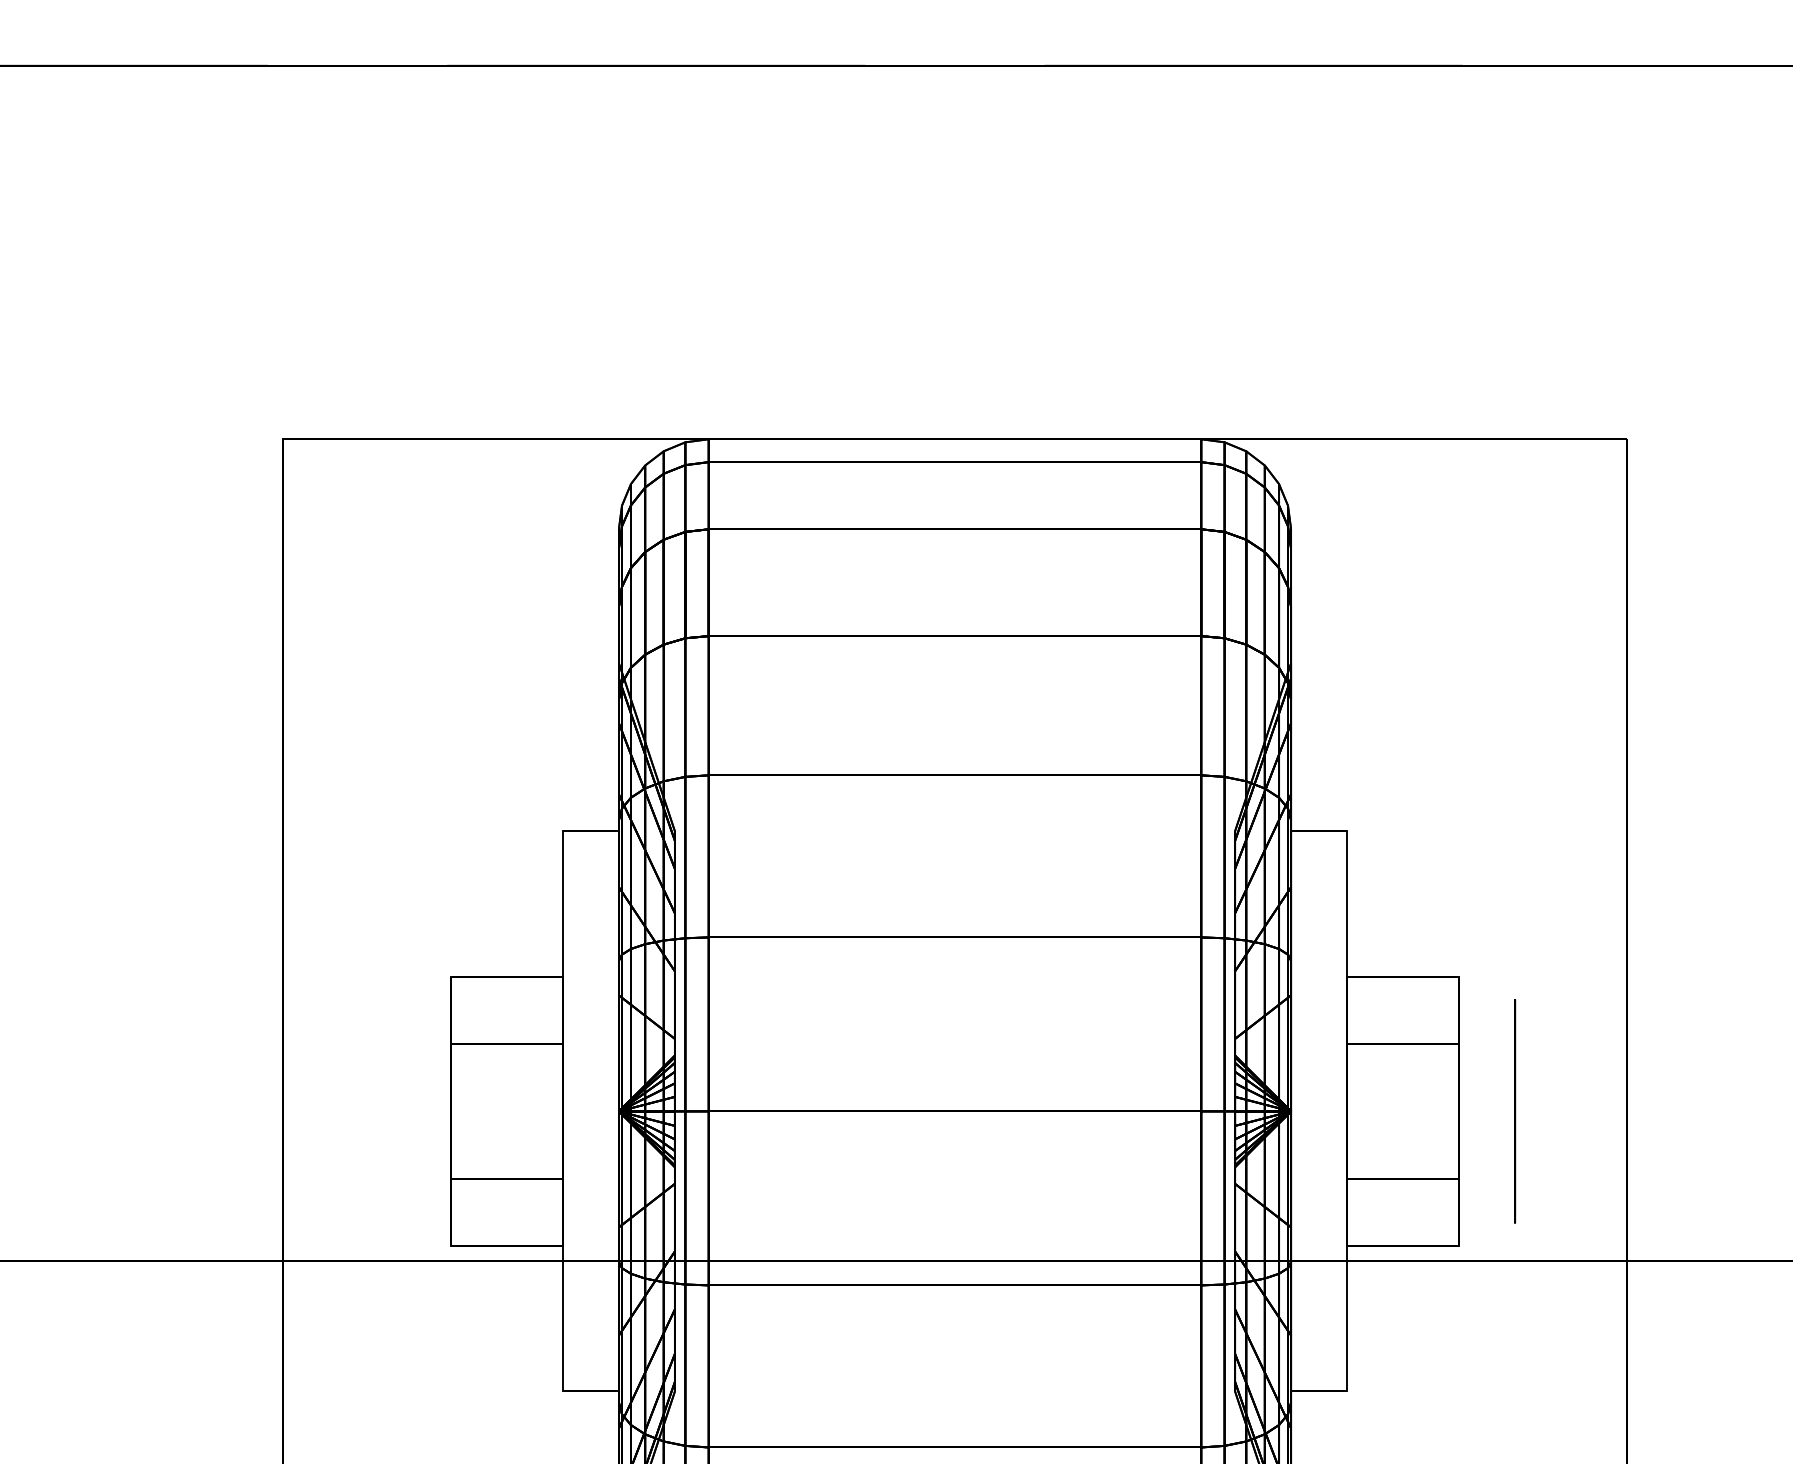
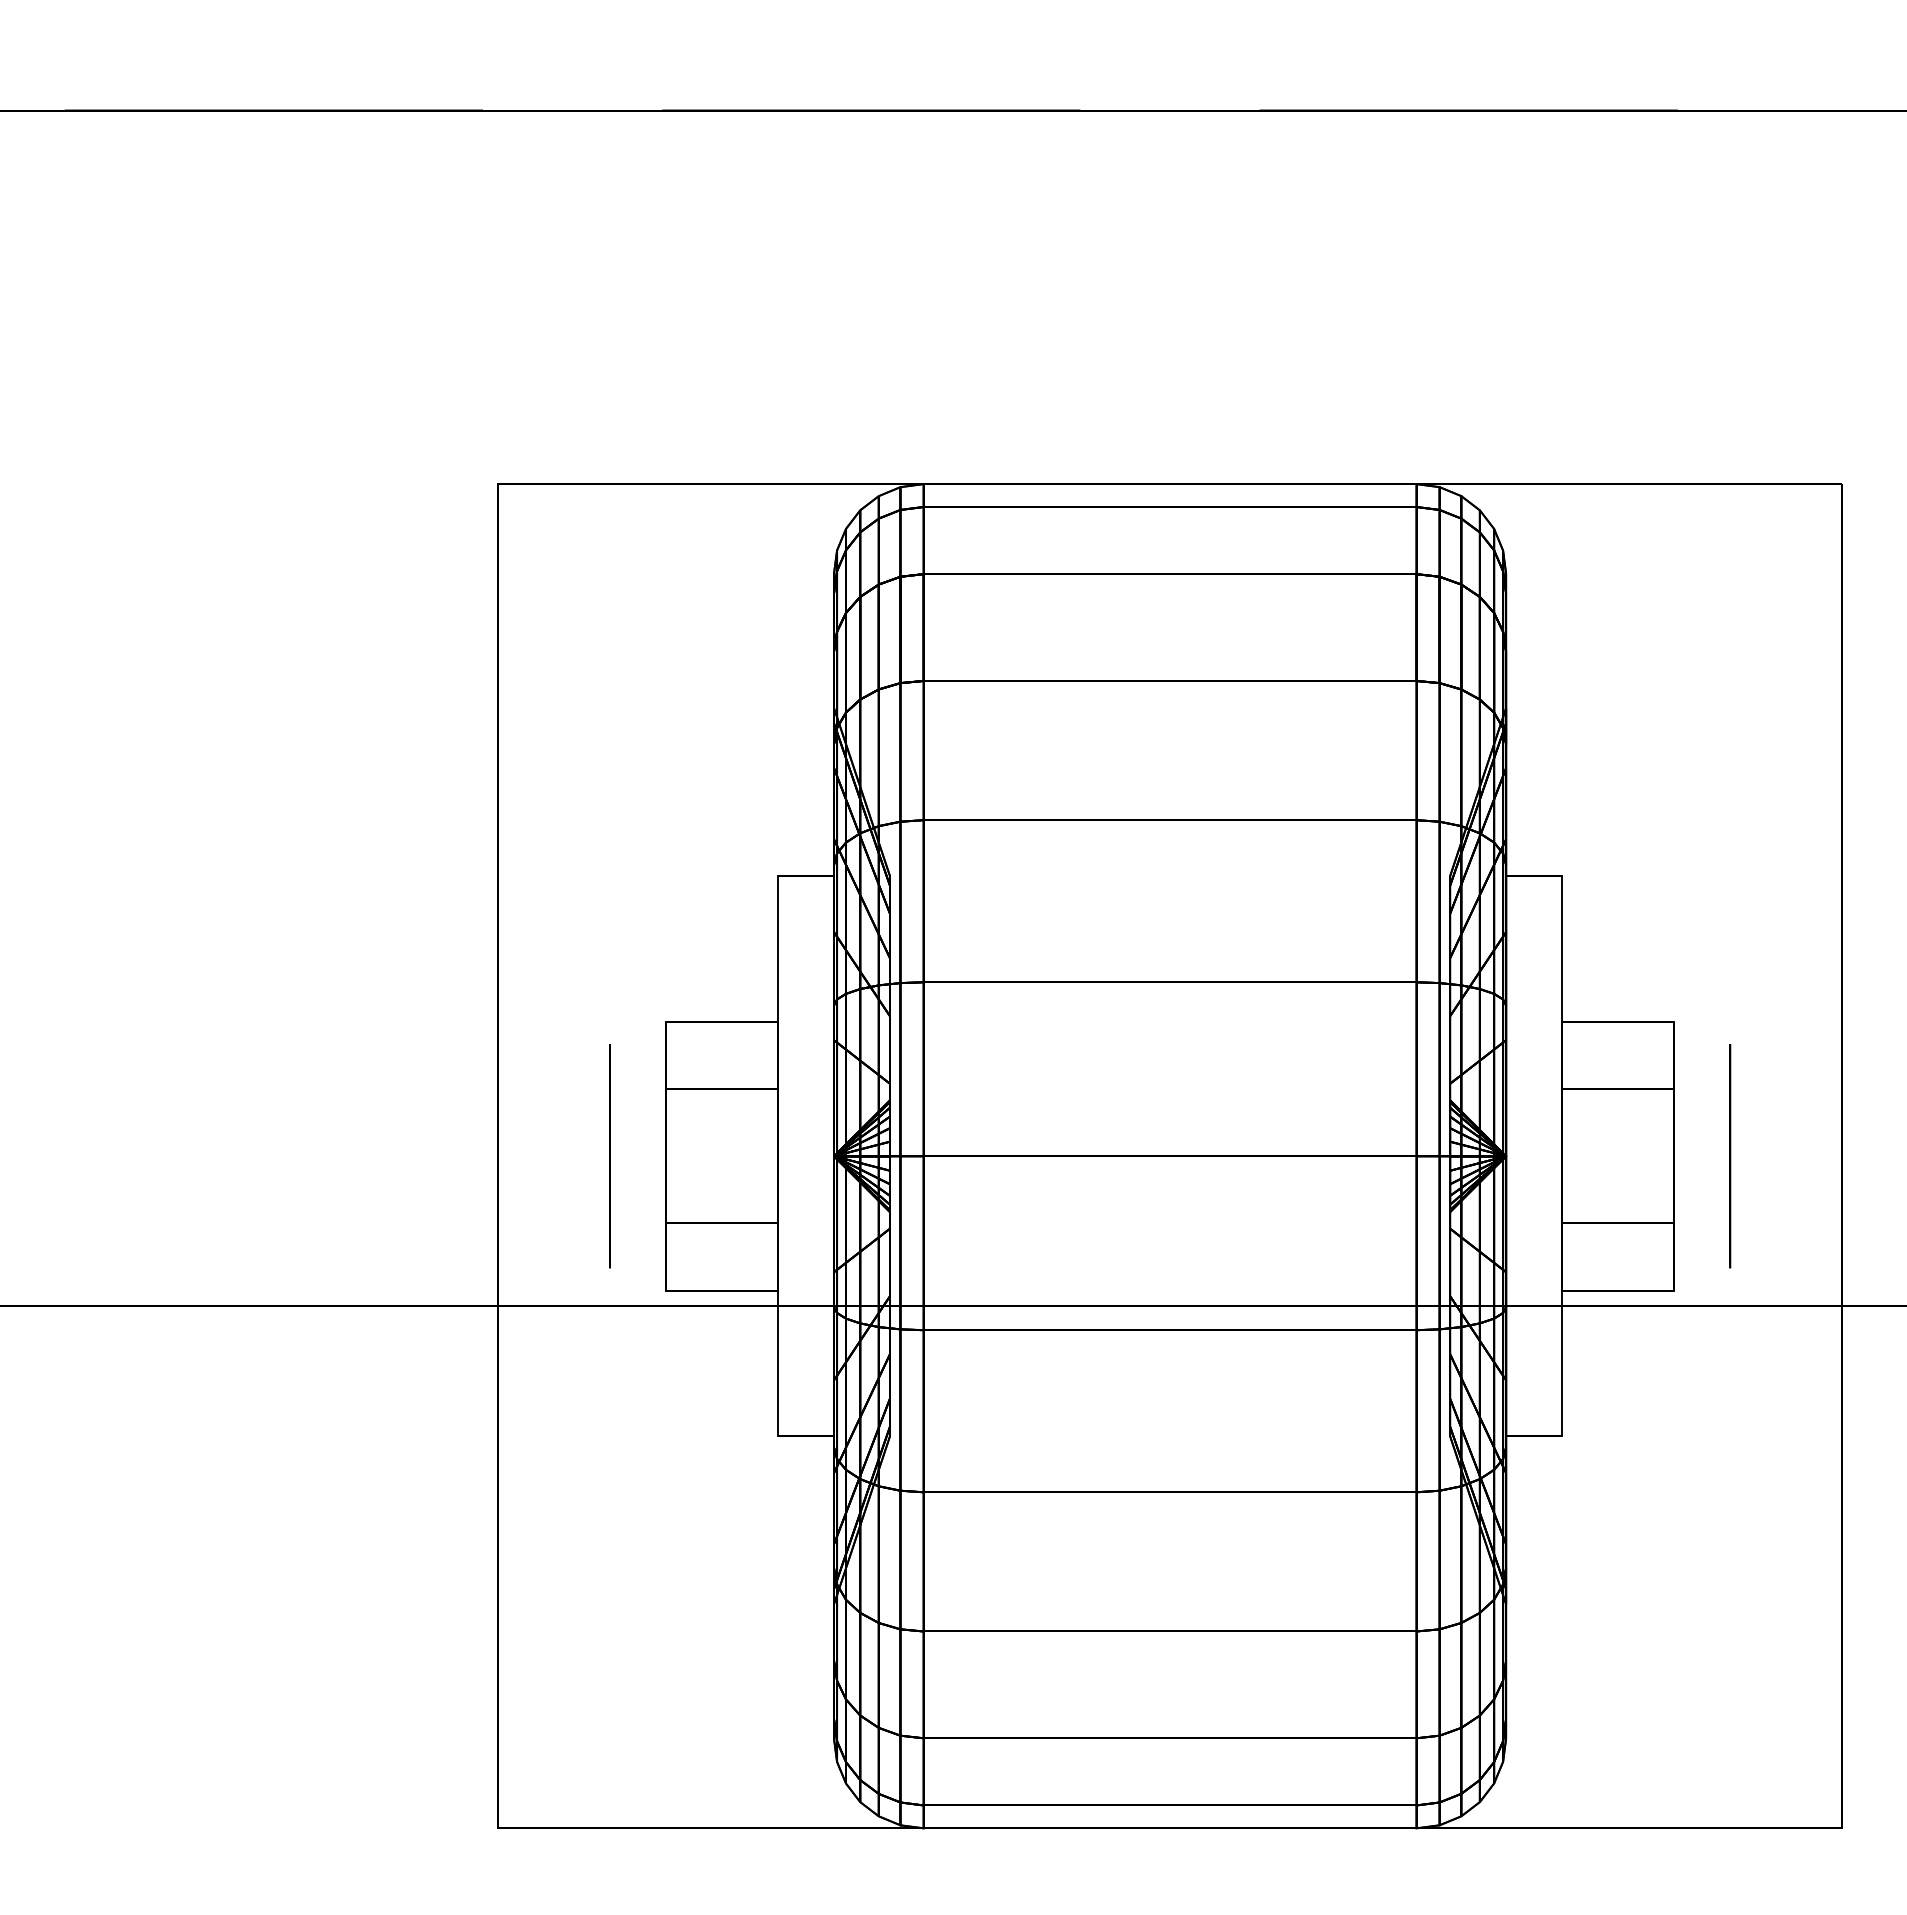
circle: (394, 1111) -> (609, 1156), added

